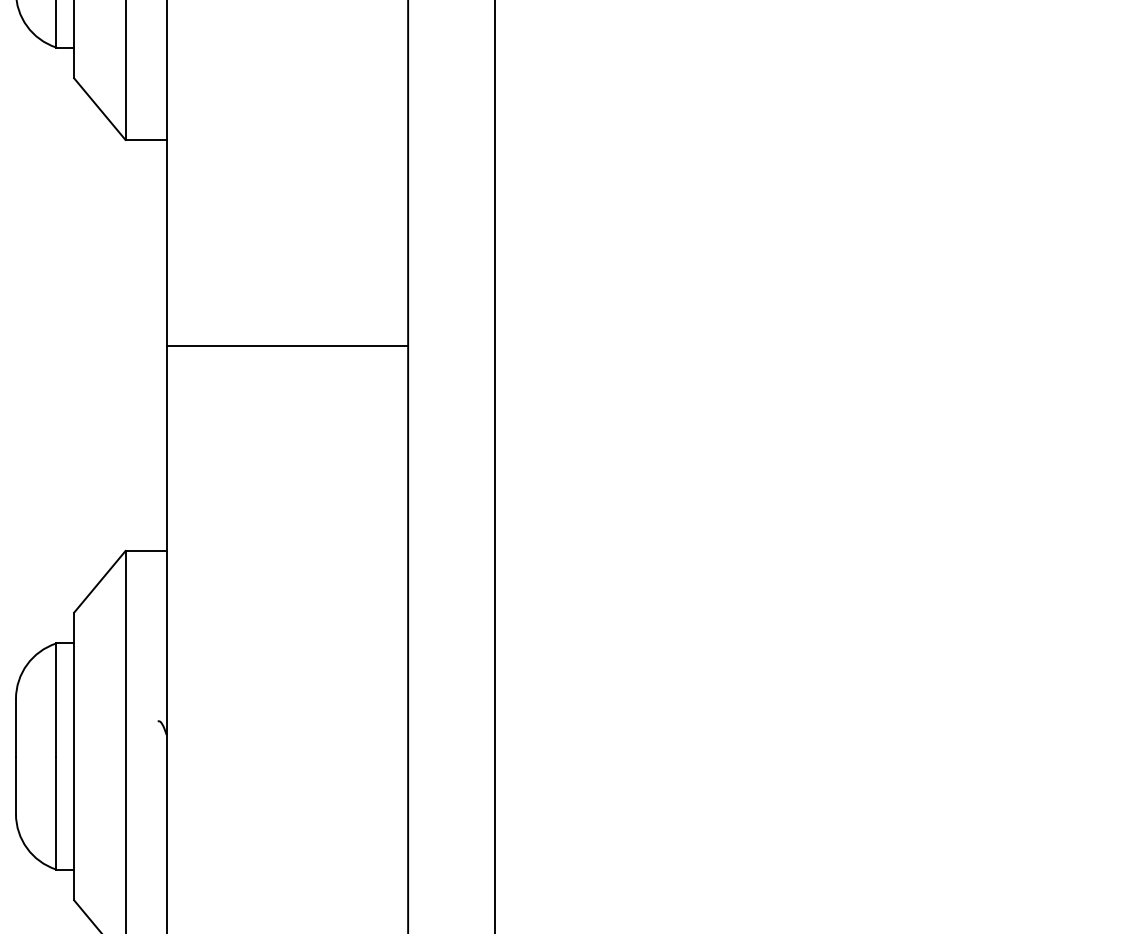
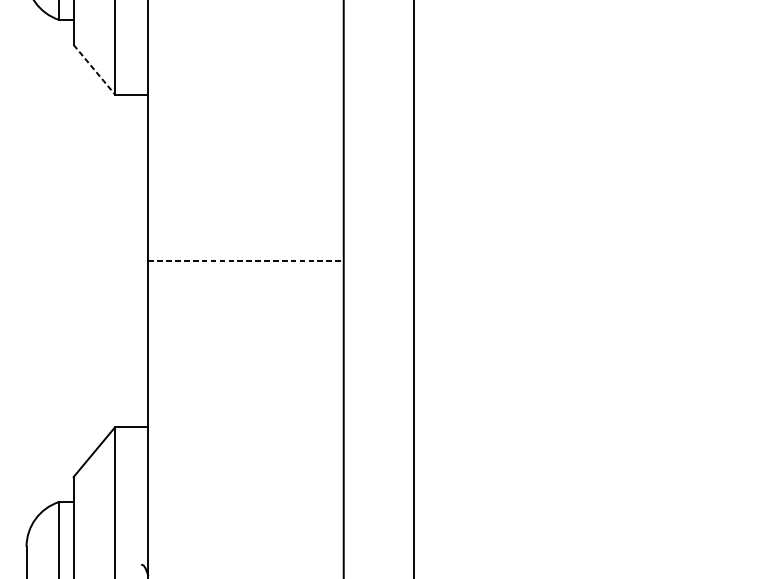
line: (100, 109) -> (94, 70), solid -> dashed
line: (287, 345) -> (246, 260), solid -> dashed

